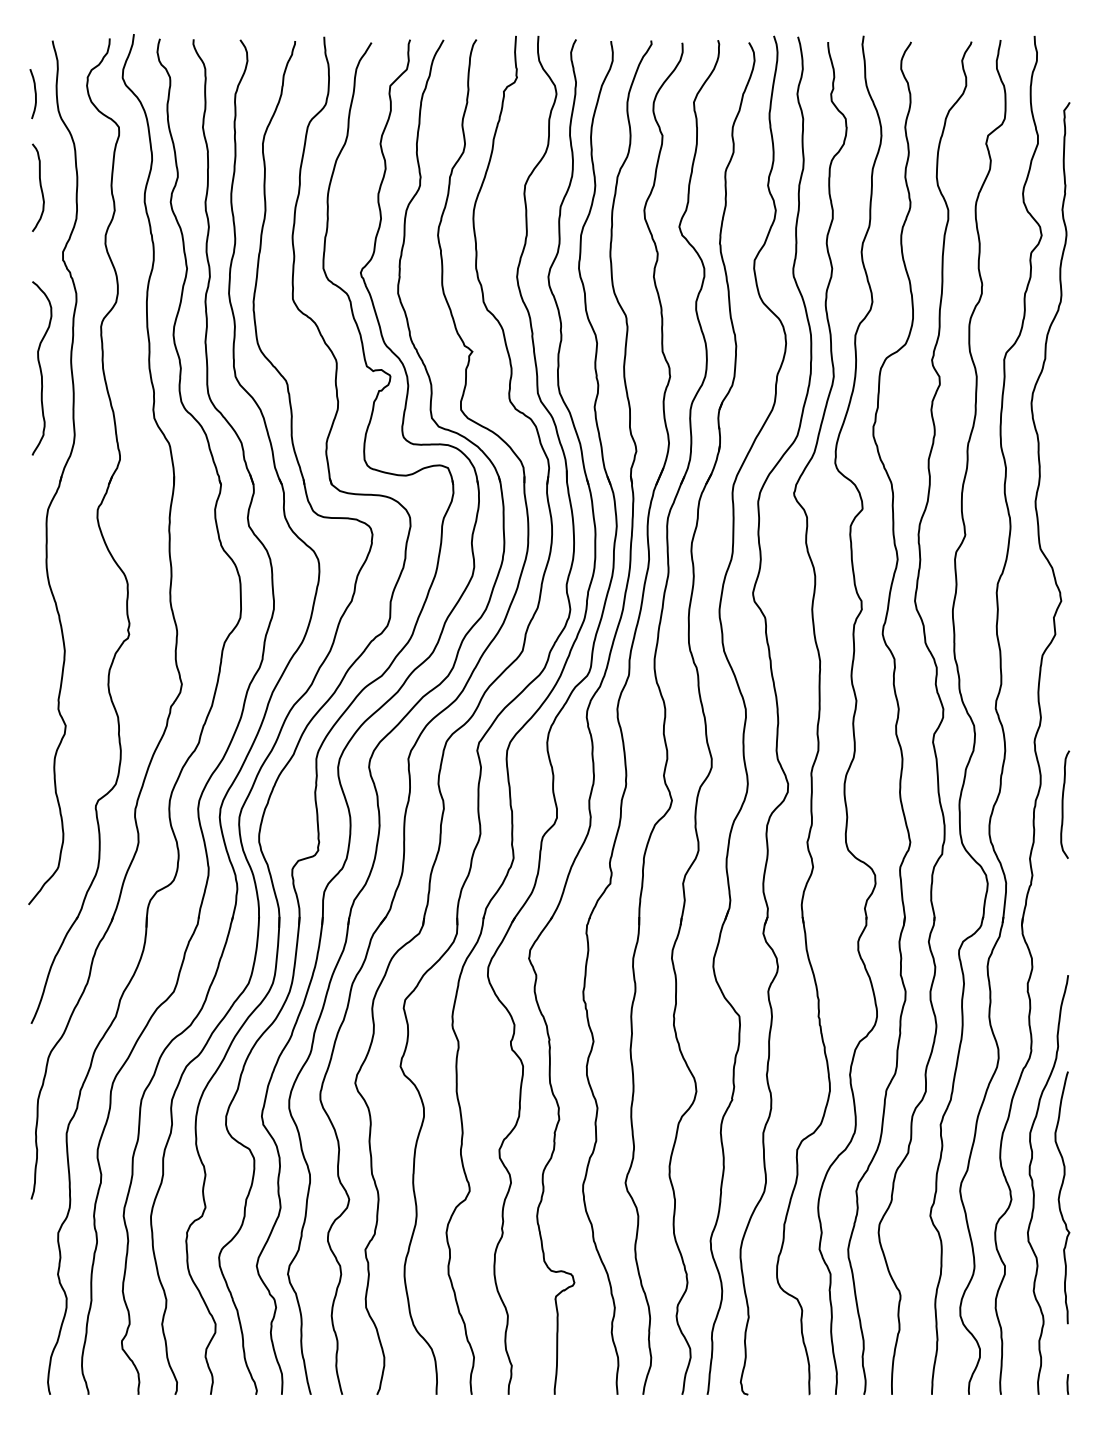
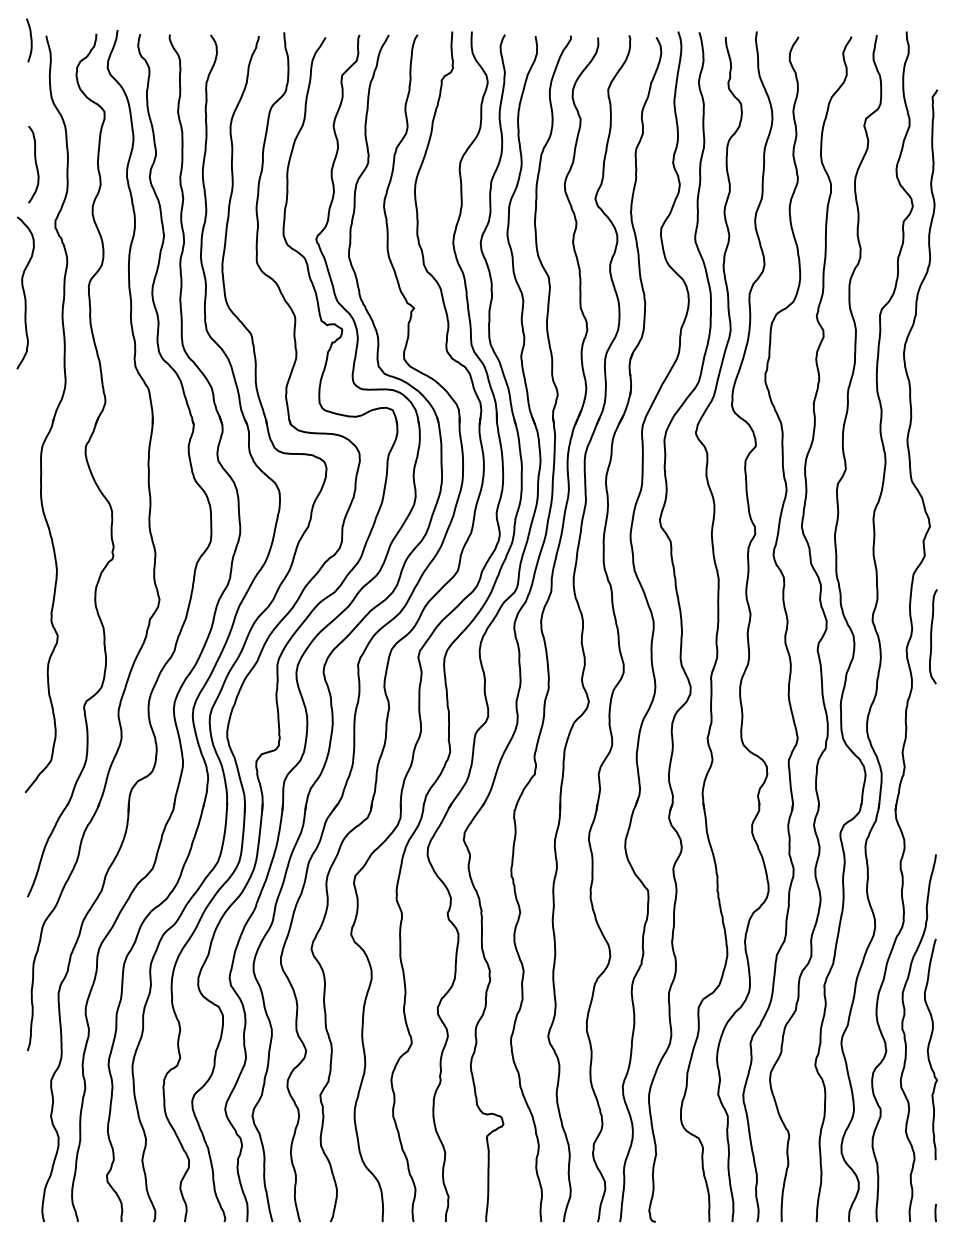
curve: (34, 93) -> (30, 39), moved
curve: (41, 368) -> (25, 293), moved
curve: (1063, 804) -> (931, 636), moved

